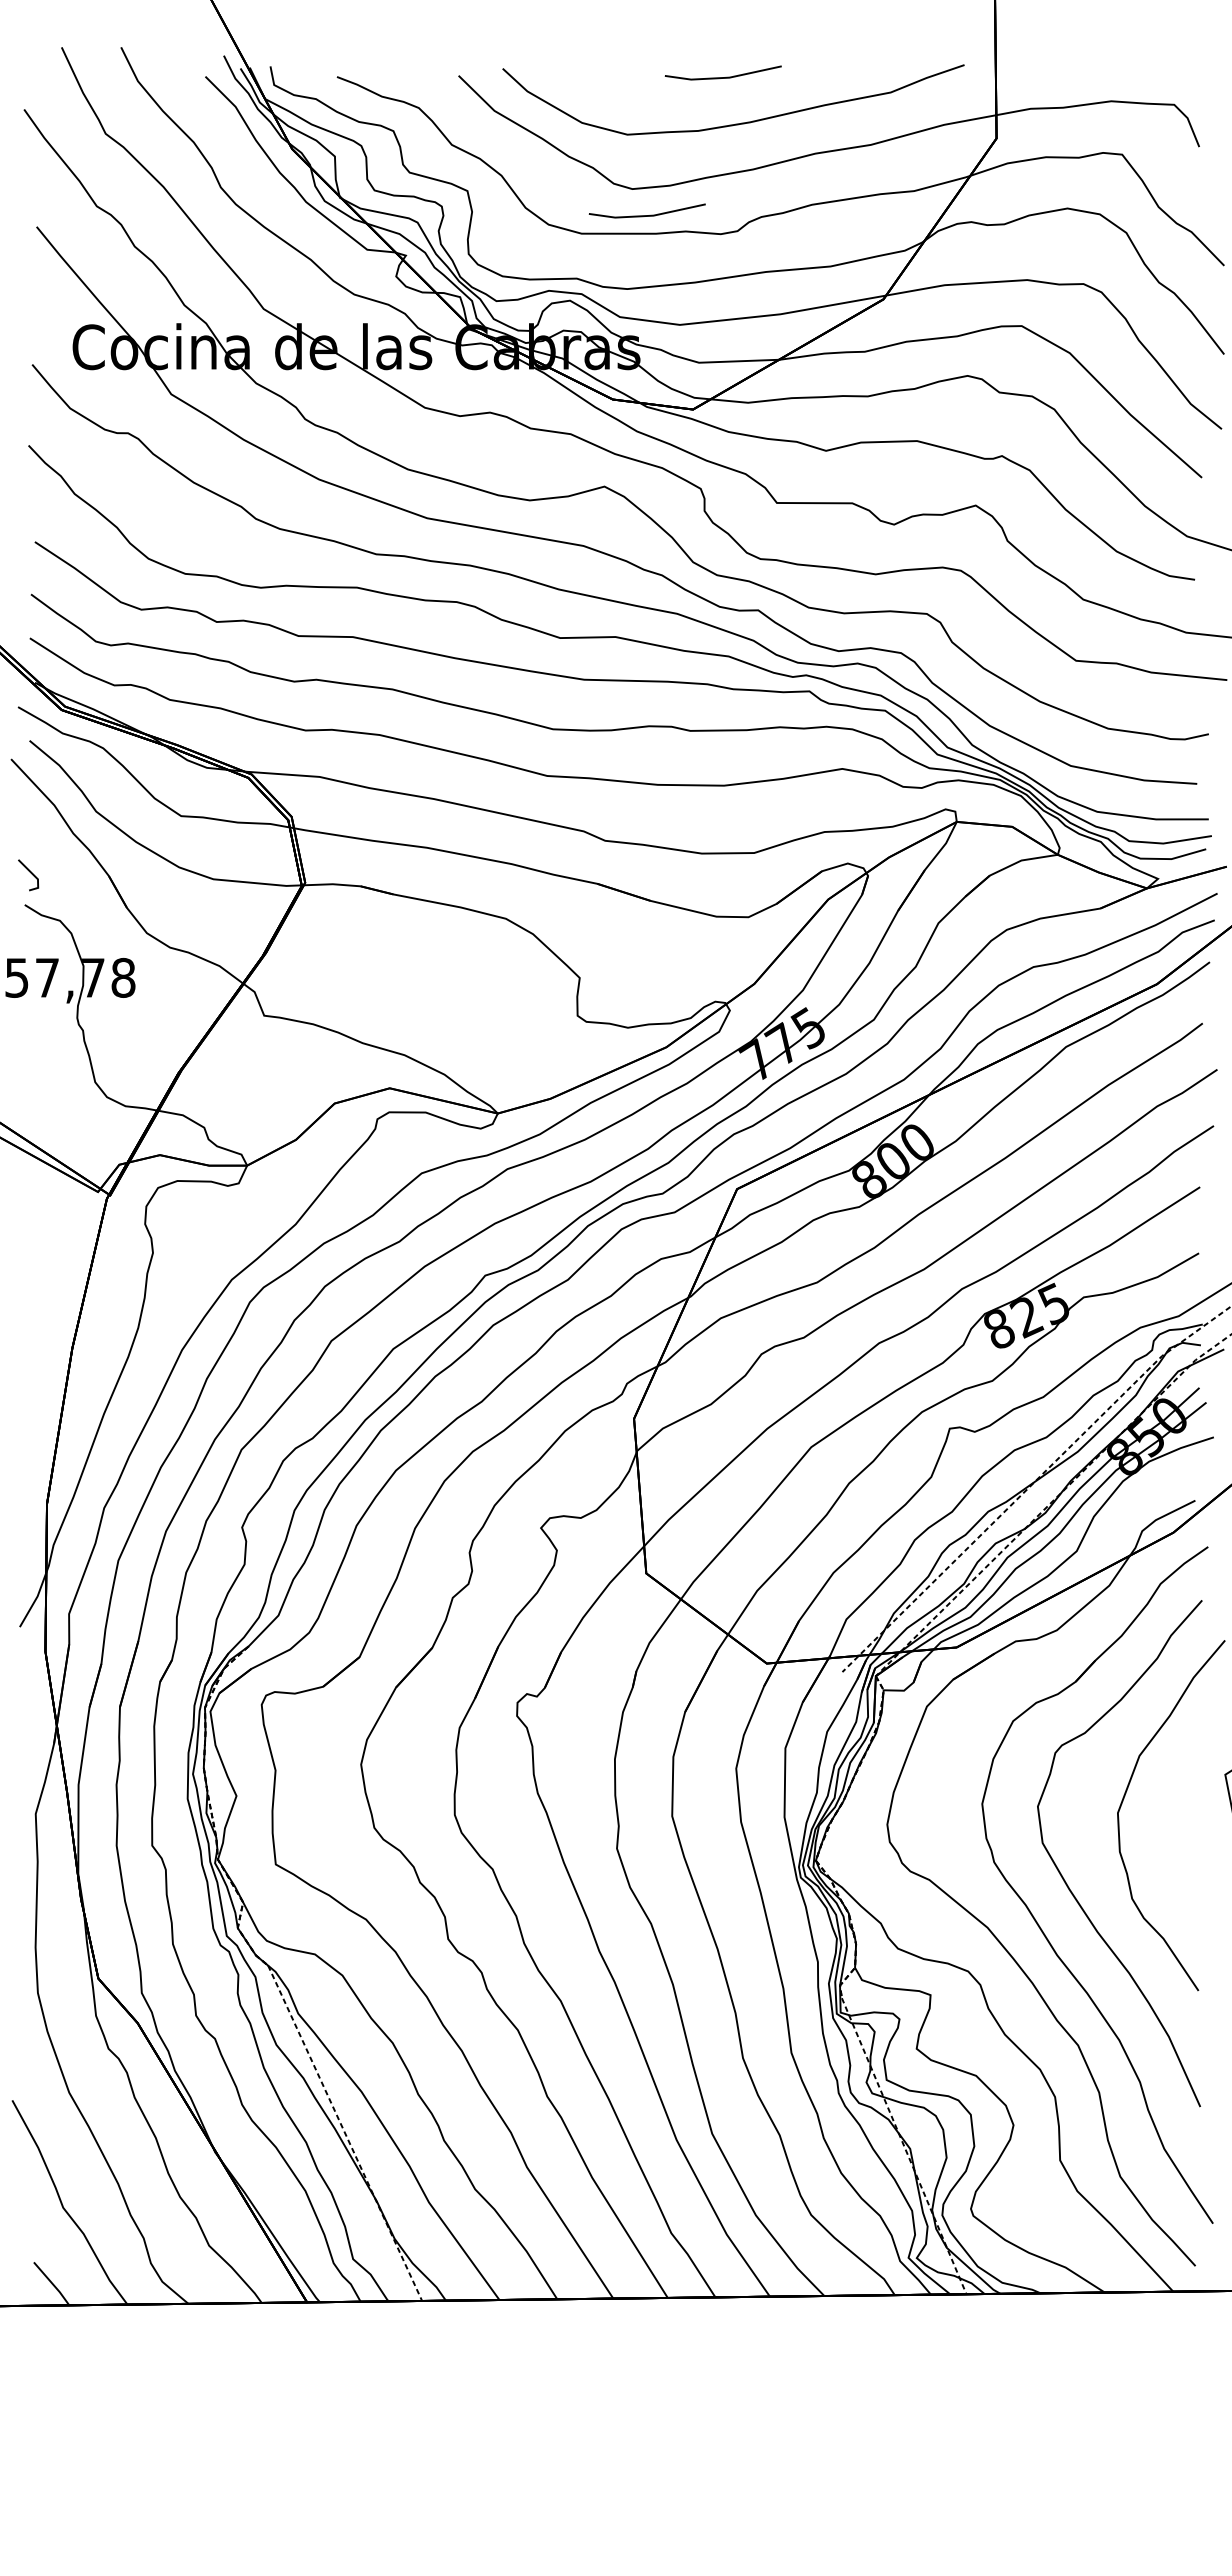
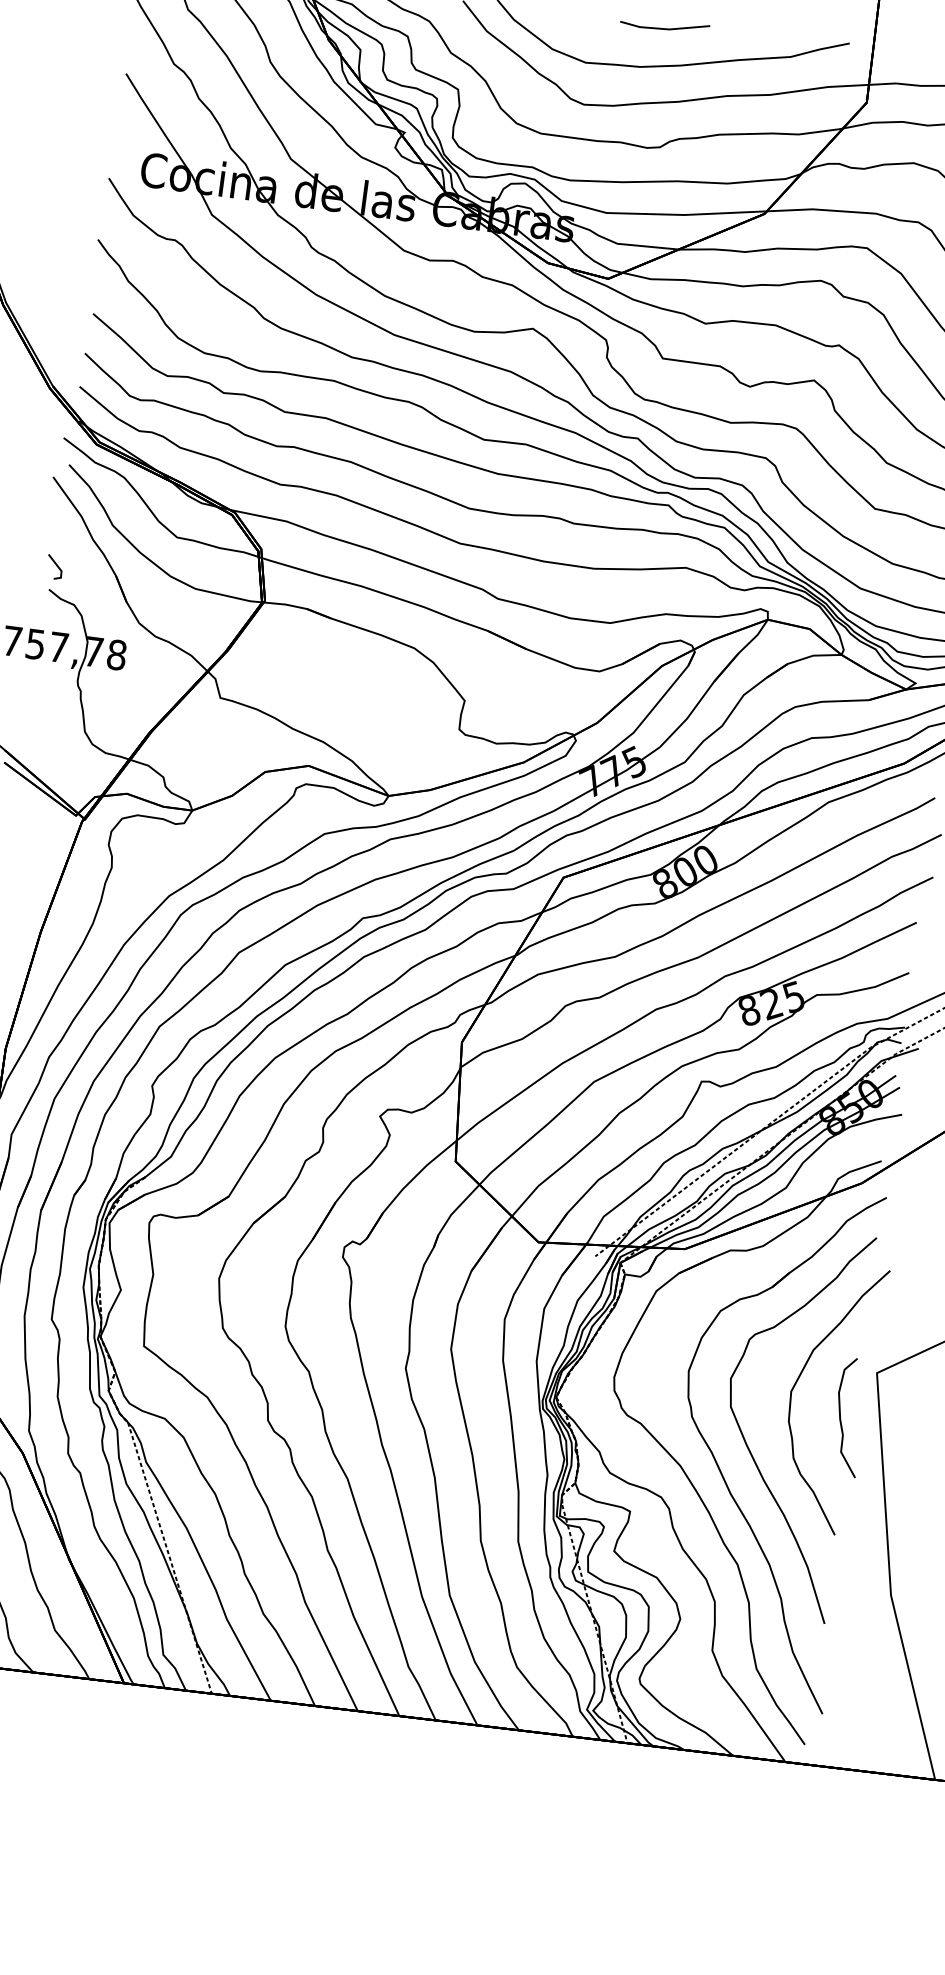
line: (646, 215) -> (592, 126), removed
curve: (1186, 1837) -> (841, 1417), added

